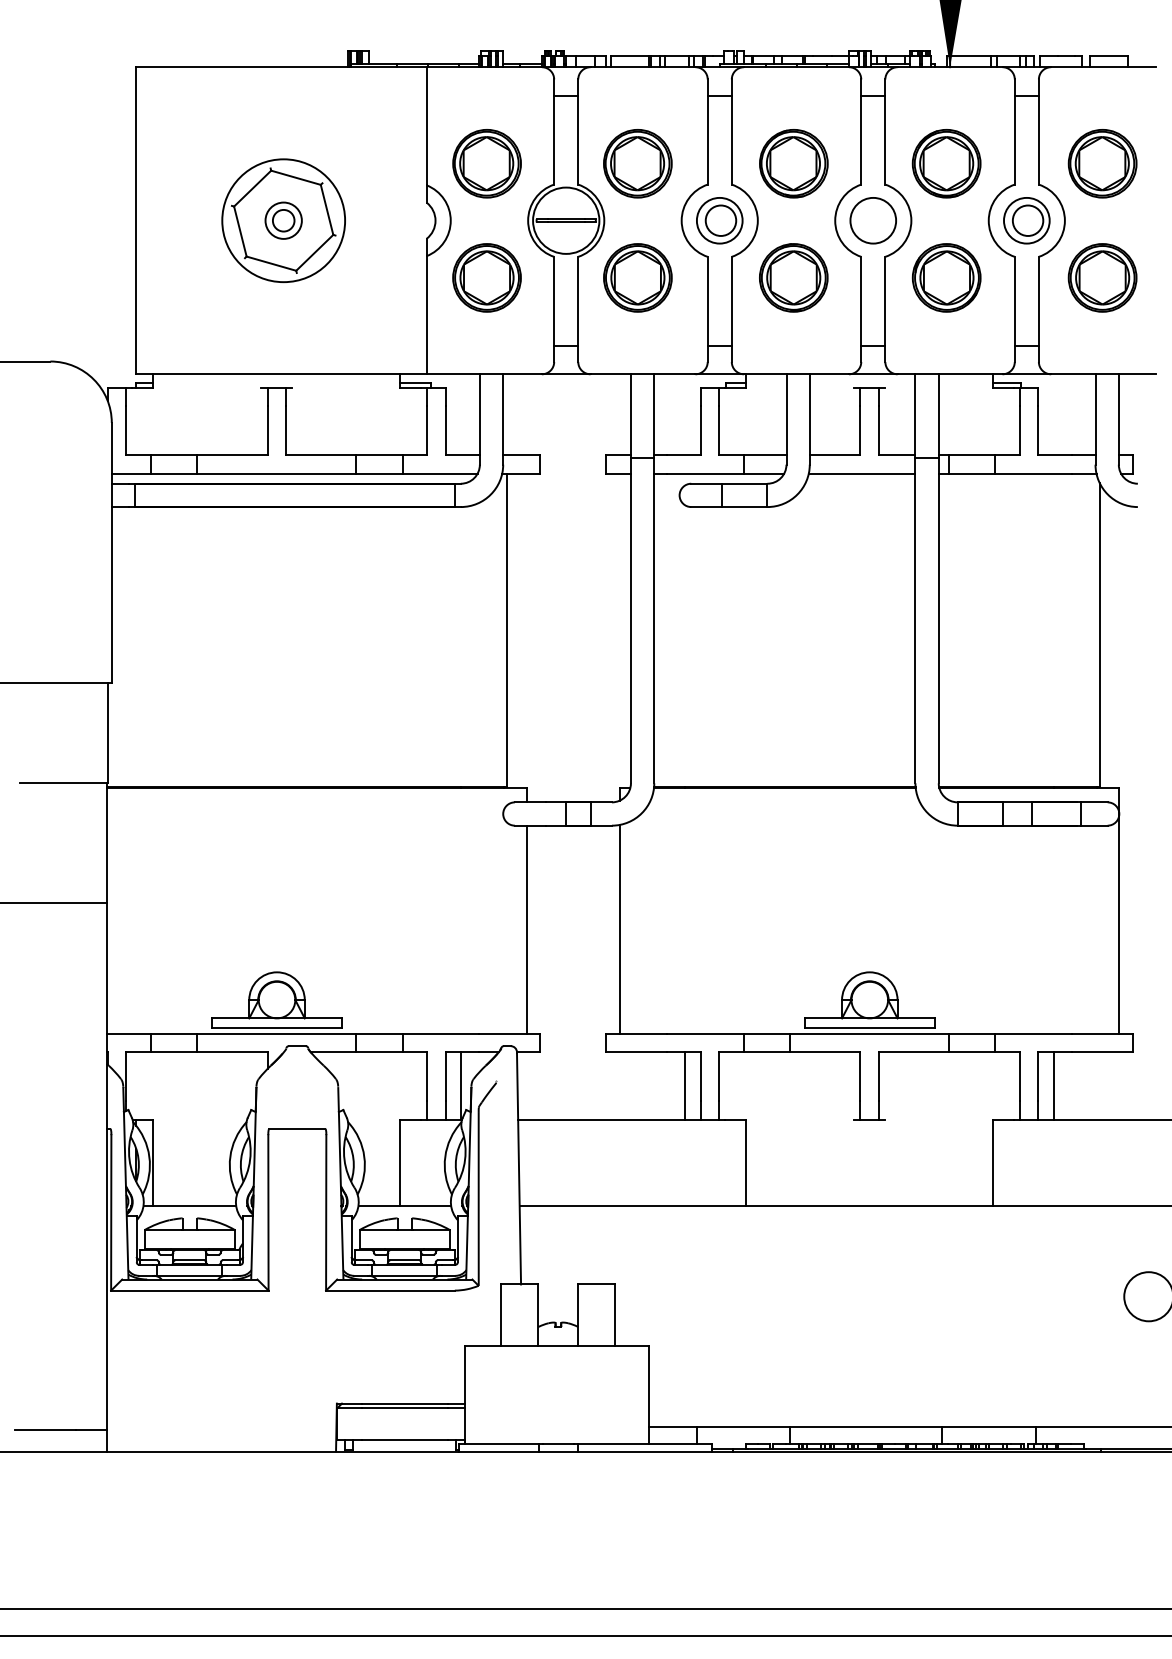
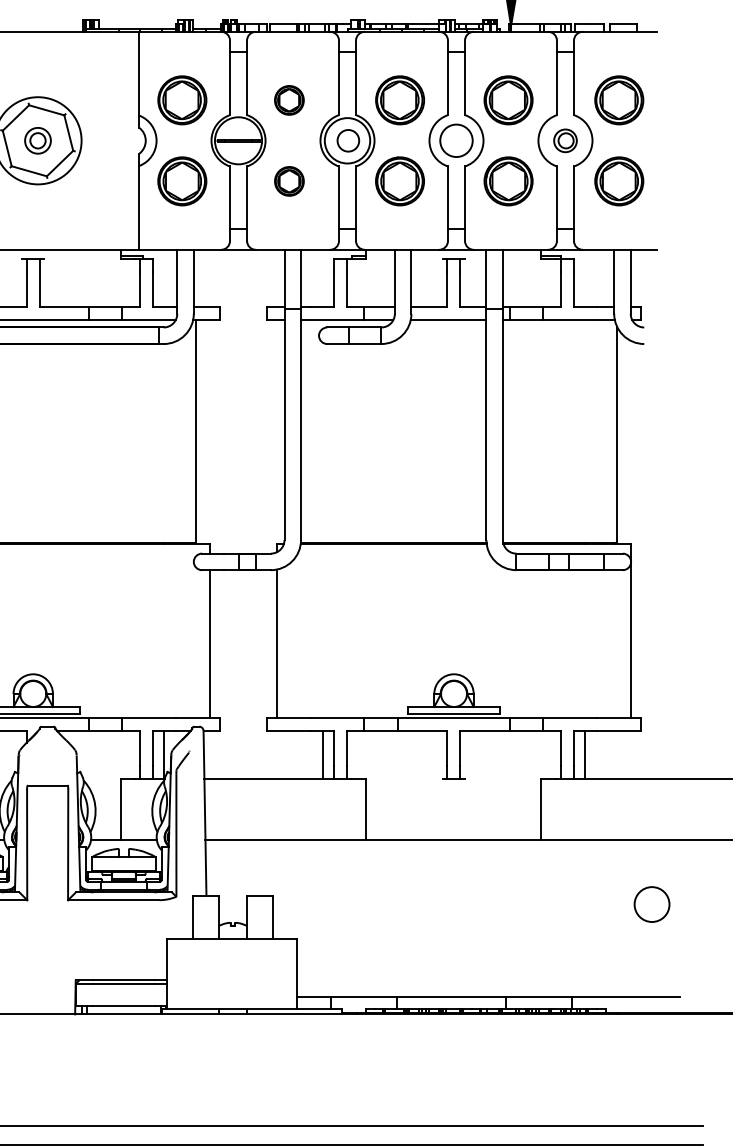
part: (637, 163) -> (289, 100), size x0.6
circle: (719, 220) -> (347, 140), size x1.4
part: (1026, 220) -> (565, 140), size x0.7
part: (637, 277) -> (289, 181), size x0.6

